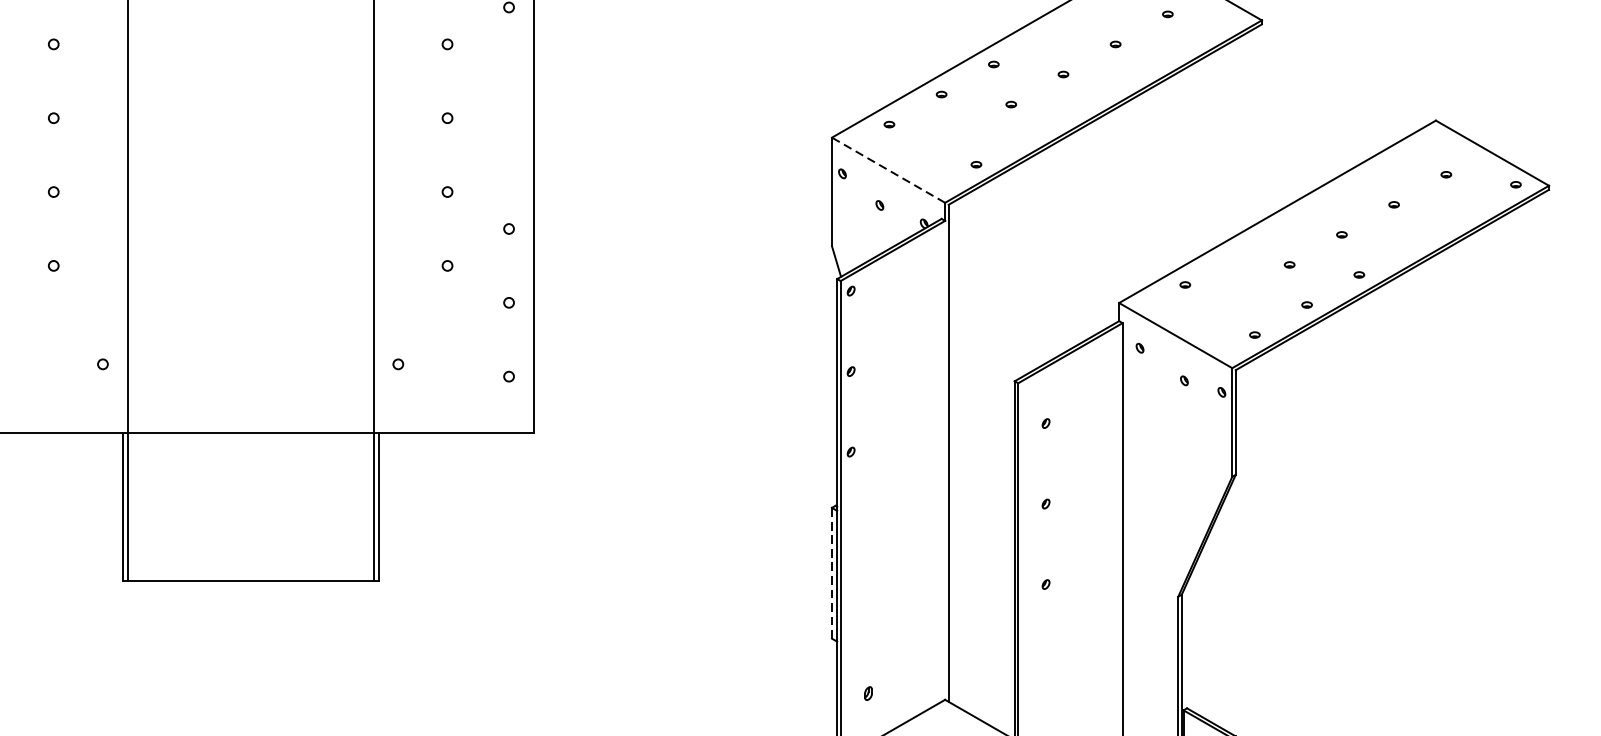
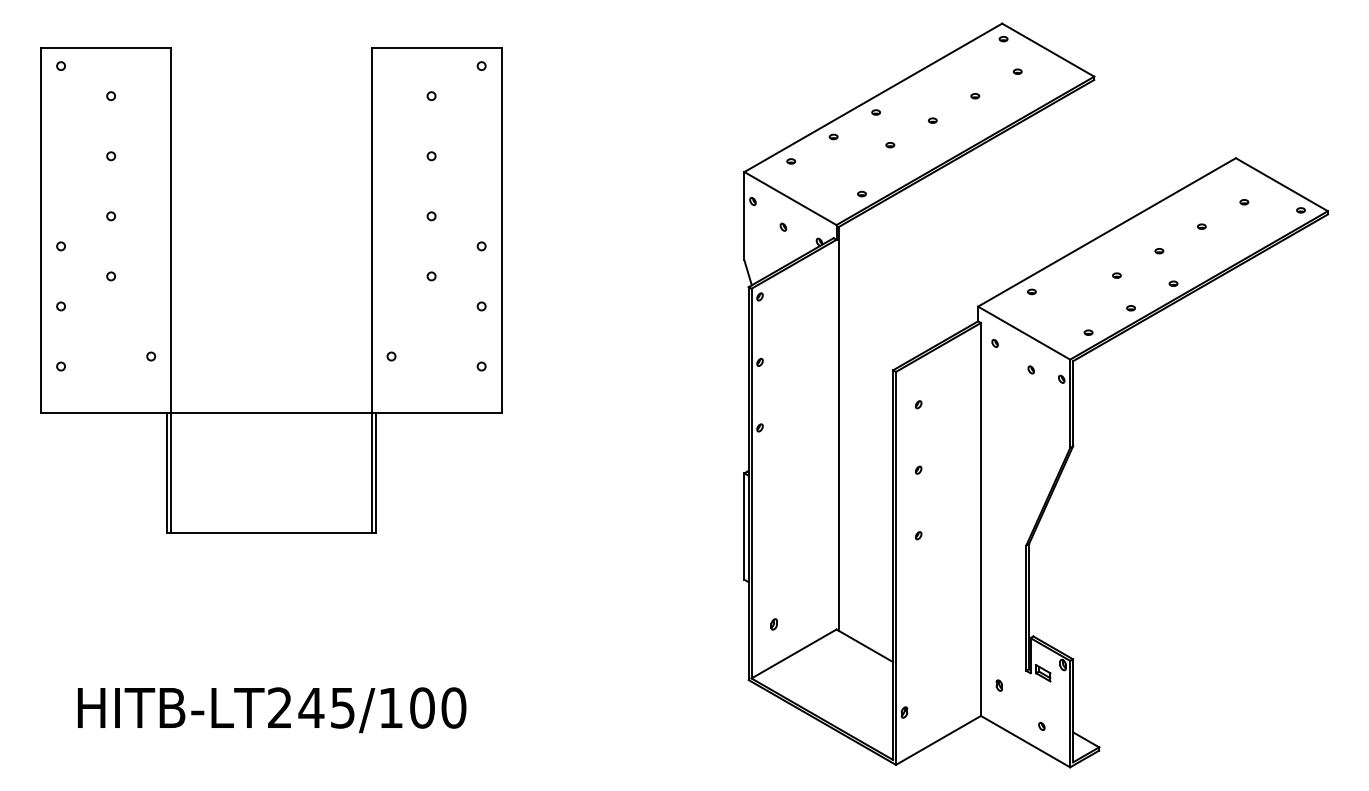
line: (888, 170) -> (790, 198), dashed -> solid
line: (832, 573) -> (744, 526), dashed -> solid

